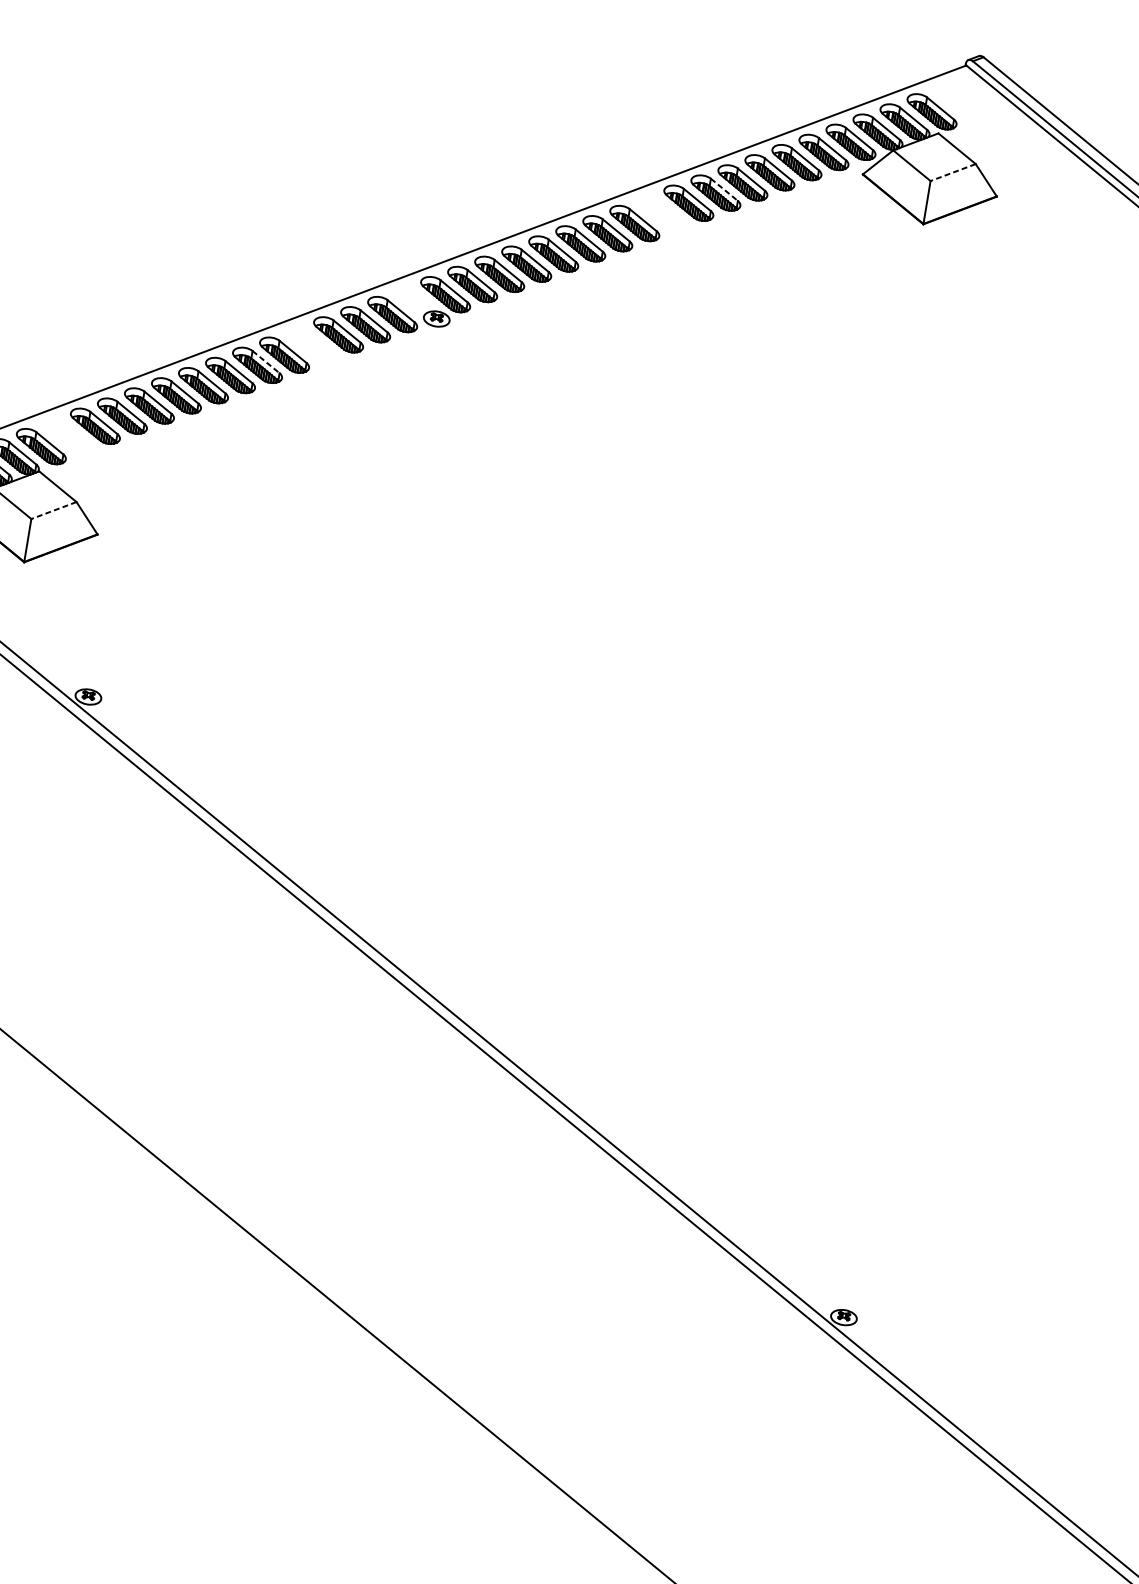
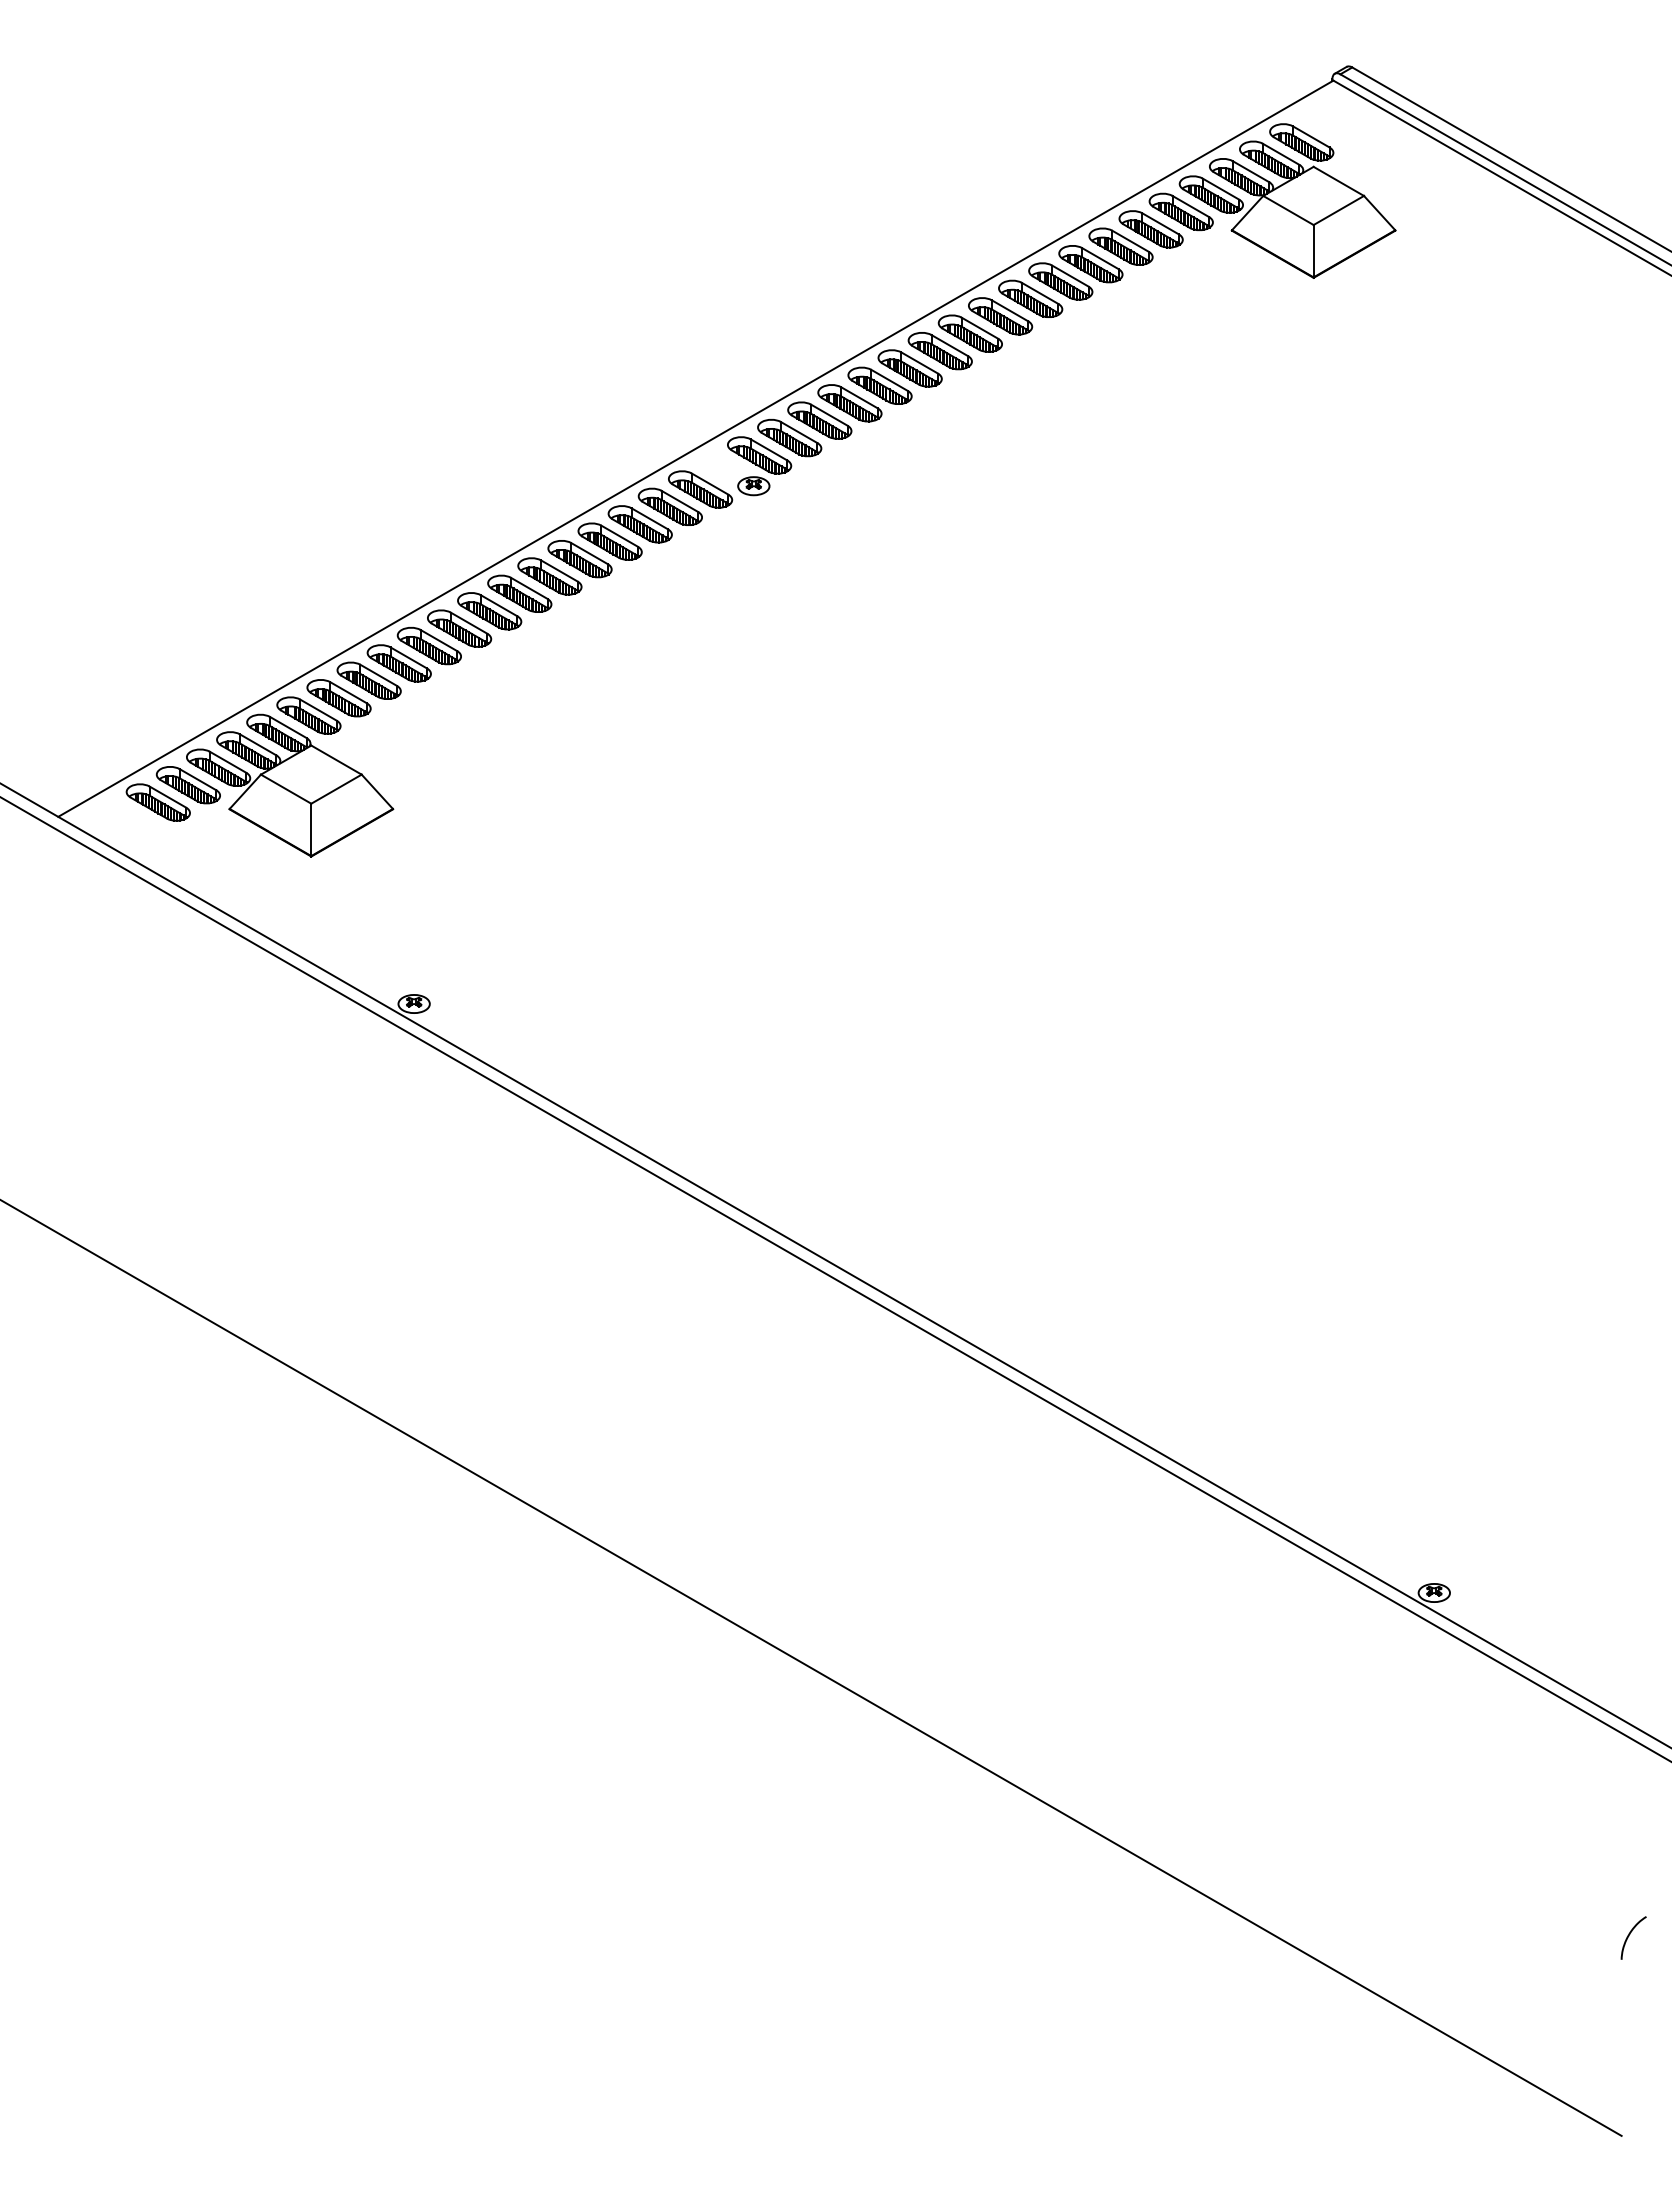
line: (952, 172) -> (1338, 210), dashed -> solid
line: (724, 190) -> (1070, 276), dashed -> solid
part: (661, 213) -> (1000, 316), added
part: (311, 344) -> (609, 541), added
line: (266, 362) -> (559, 571), dashed -> solid
part: (67, 436) -> (338, 698), added
line: (53, 510) -> (336, 789), dashed -> solid

